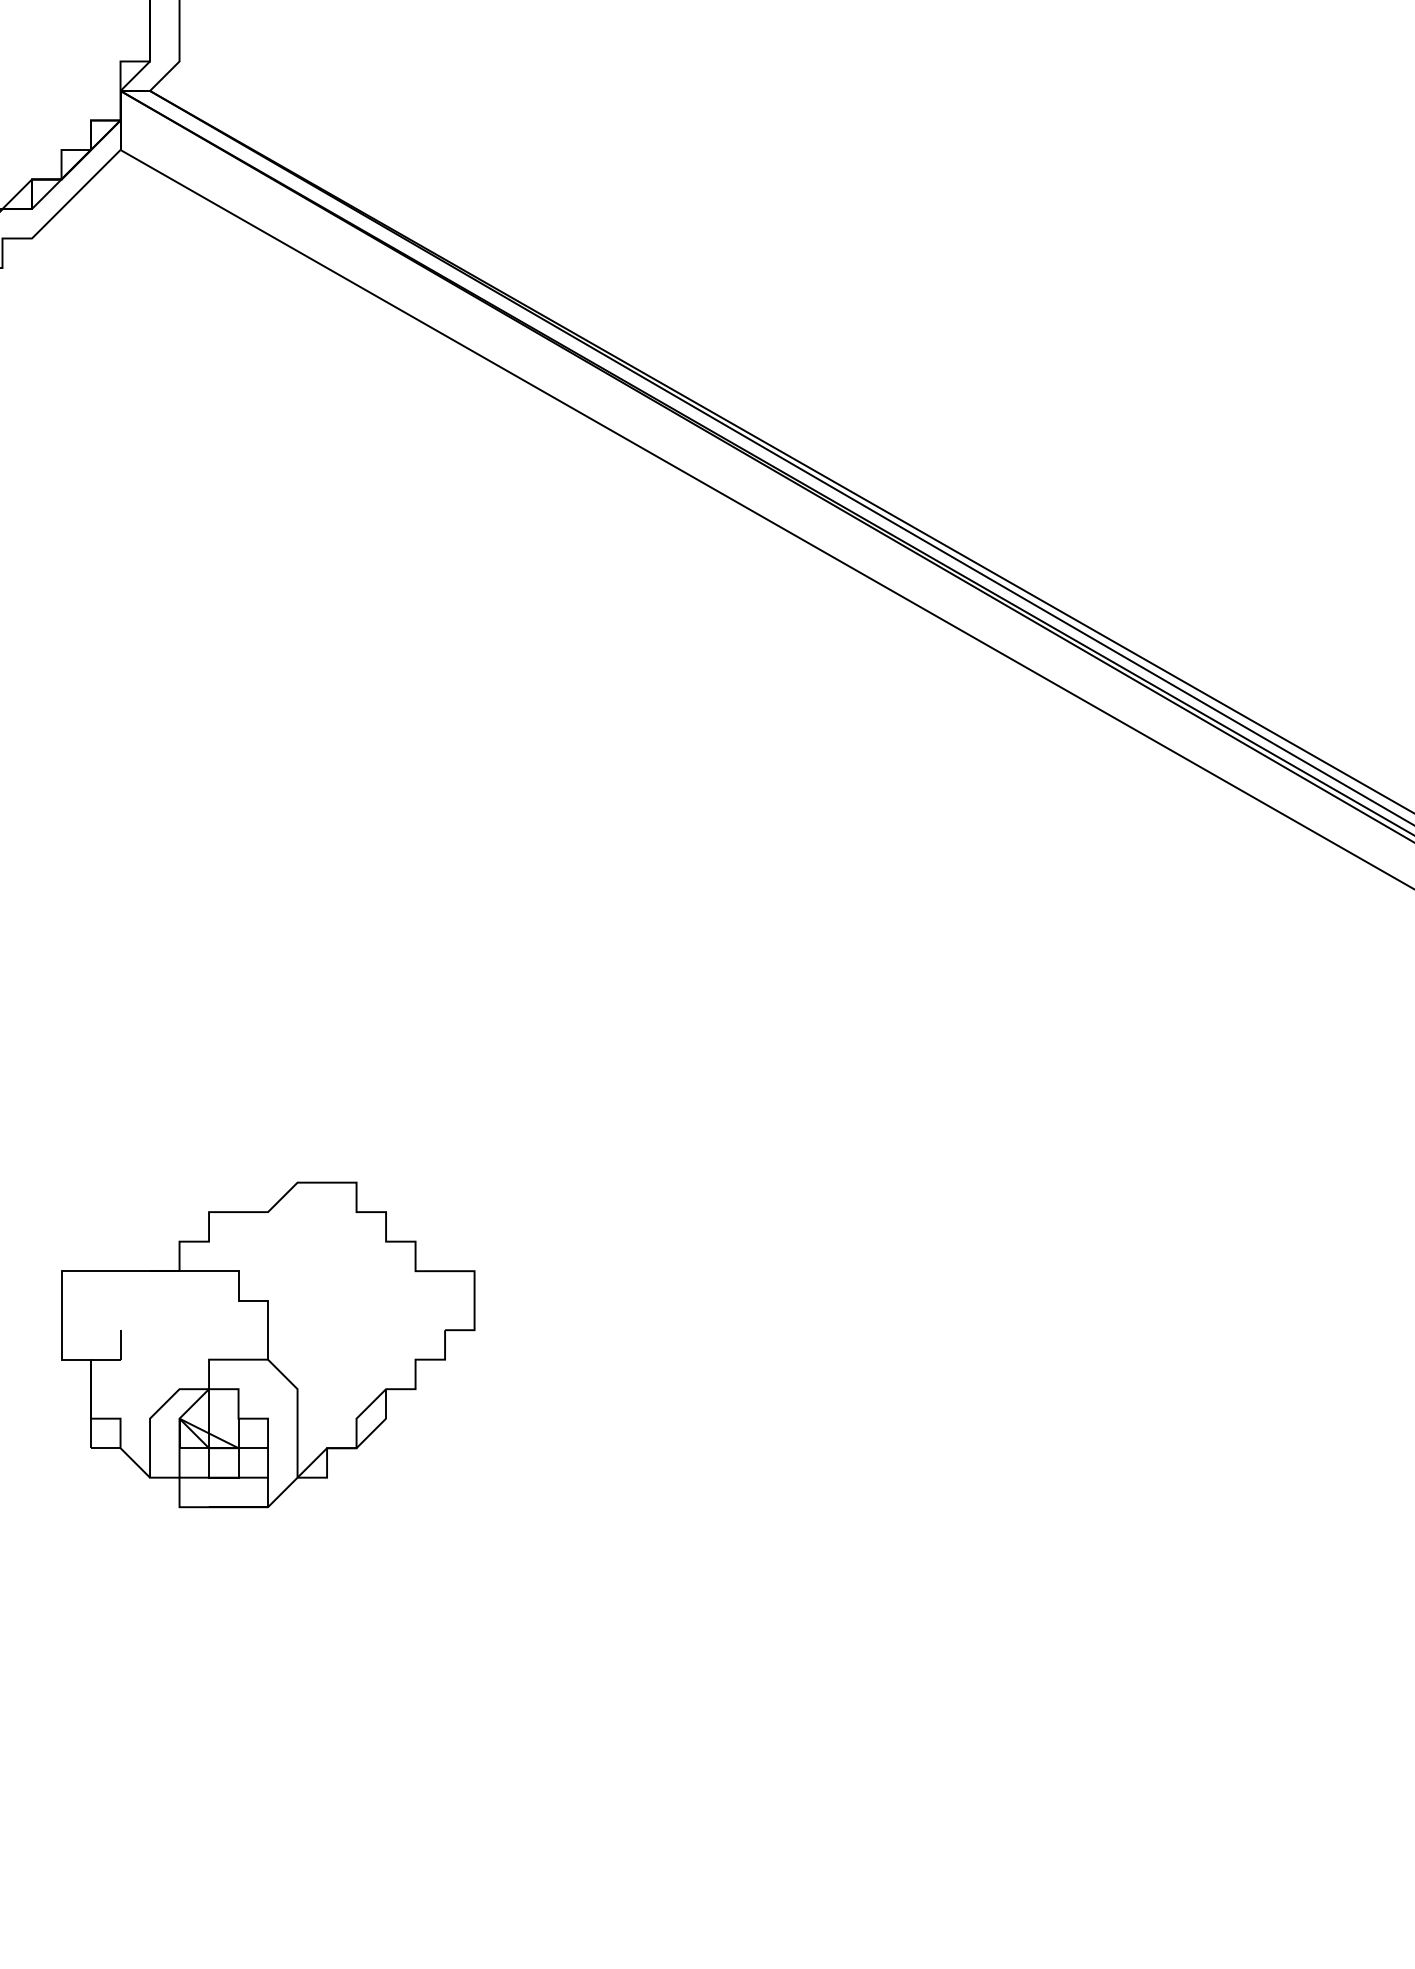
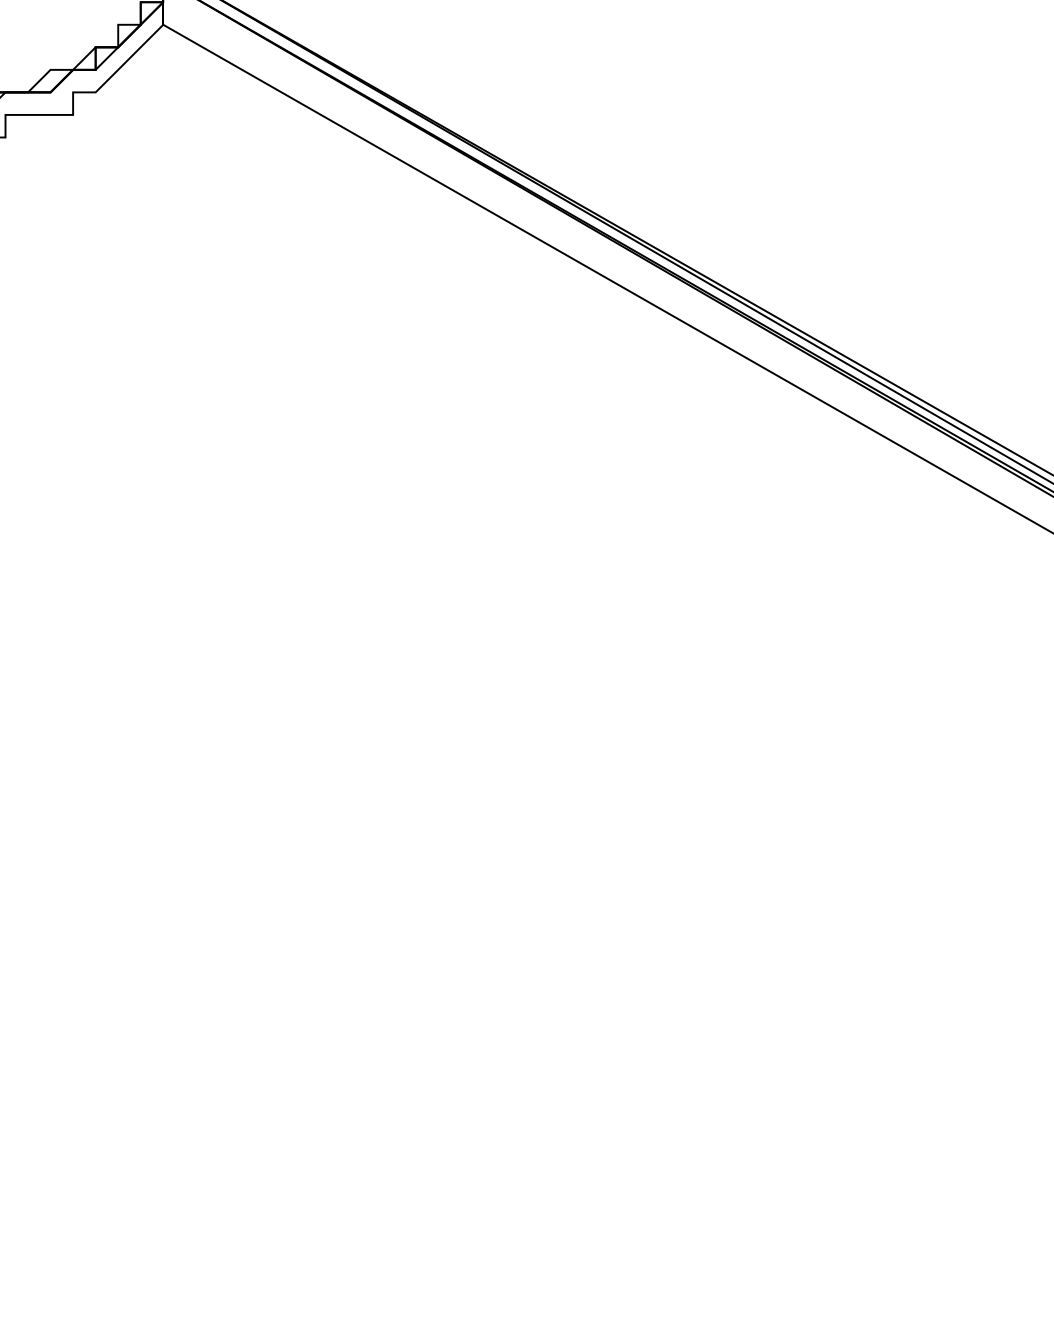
part: (268, 1344) -> (276, 937), removed

